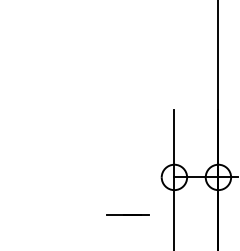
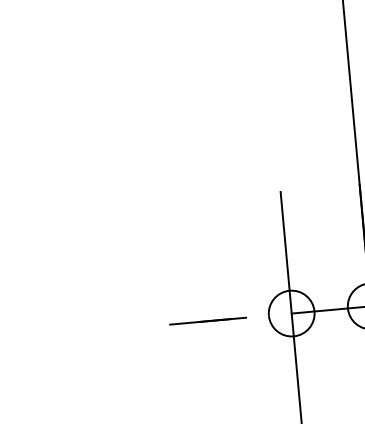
line: (127, 214) -> (207, 319), moved

